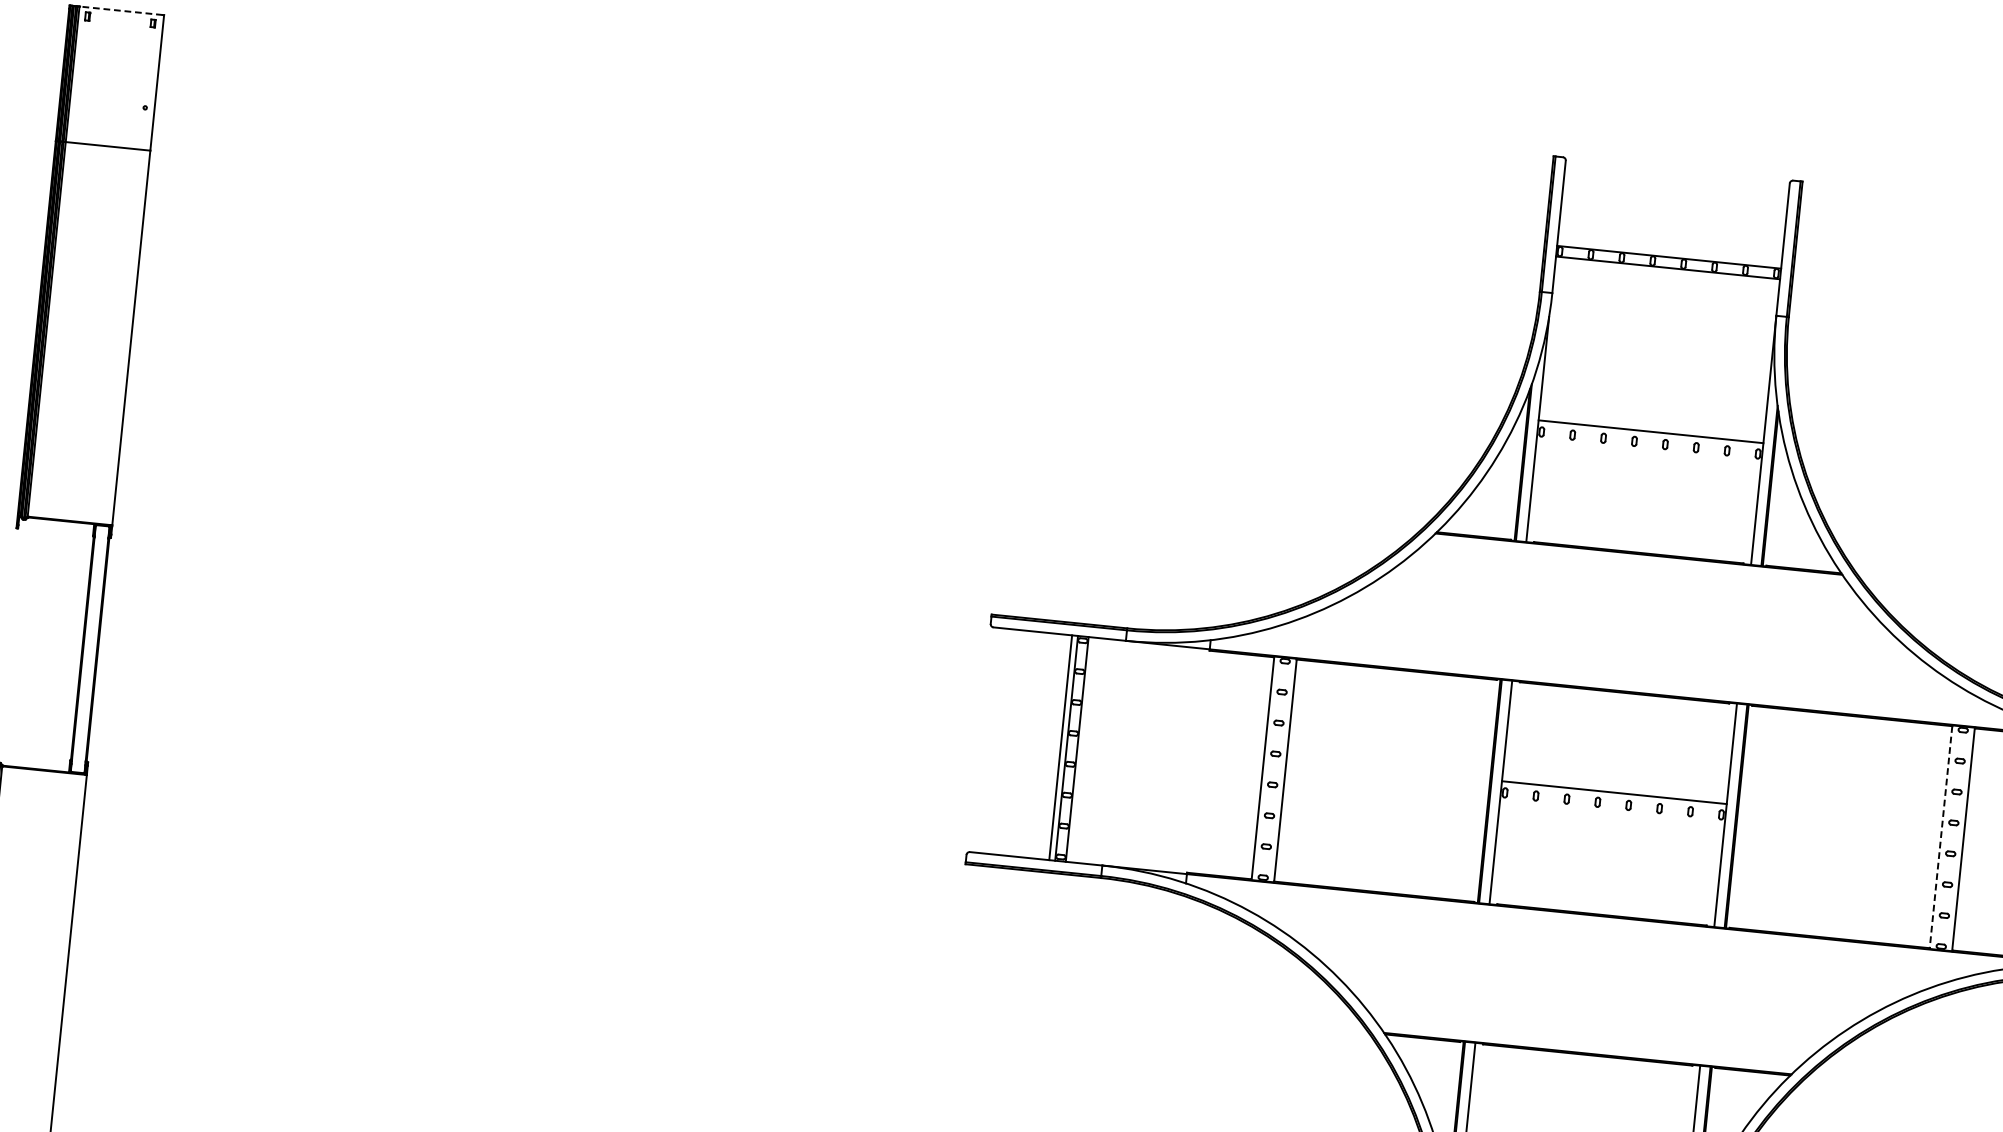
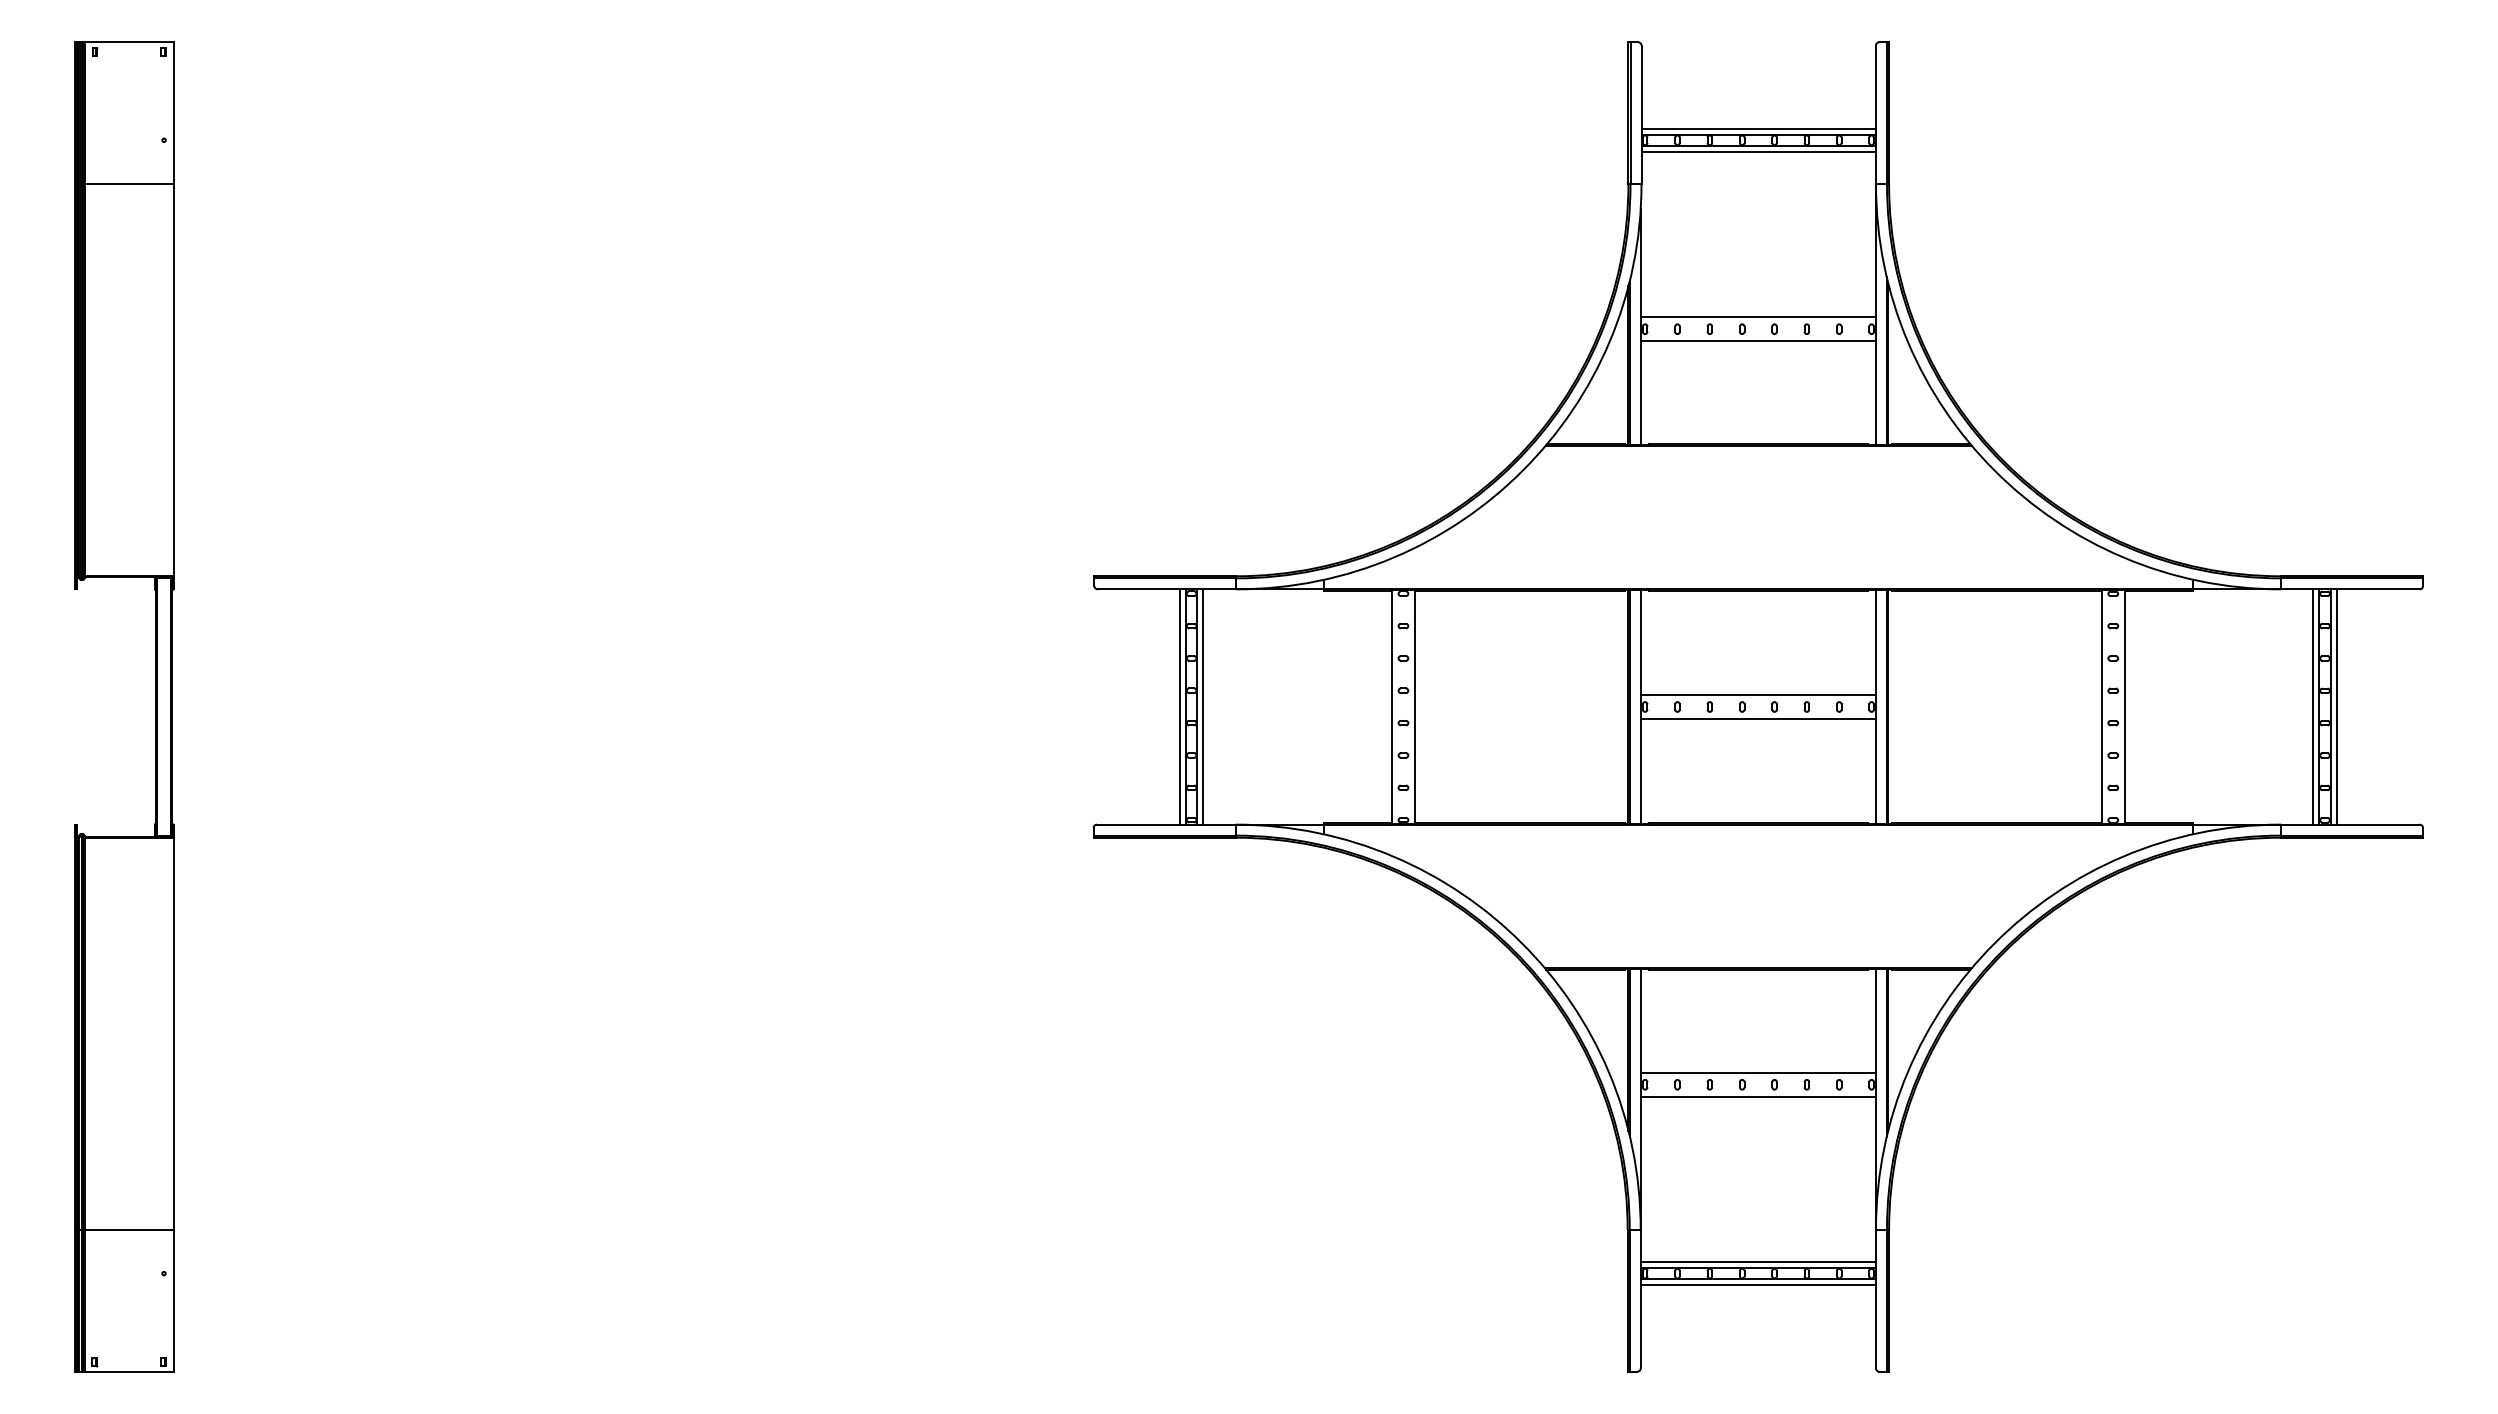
line: (120, 10) -> (128, 42), dashed -> solid
line: (1669, 251) -> (1758, 128), added
line: (1667, 274) -> (1758, 152), added
line: (1648, 453) -> (1758, 340), added
line: (1083, 749) -> (1203, 706), added
line: (1612, 814) -> (1758, 718), added
line: (1940, 837) -> (2101, 707), dashed -> solid

